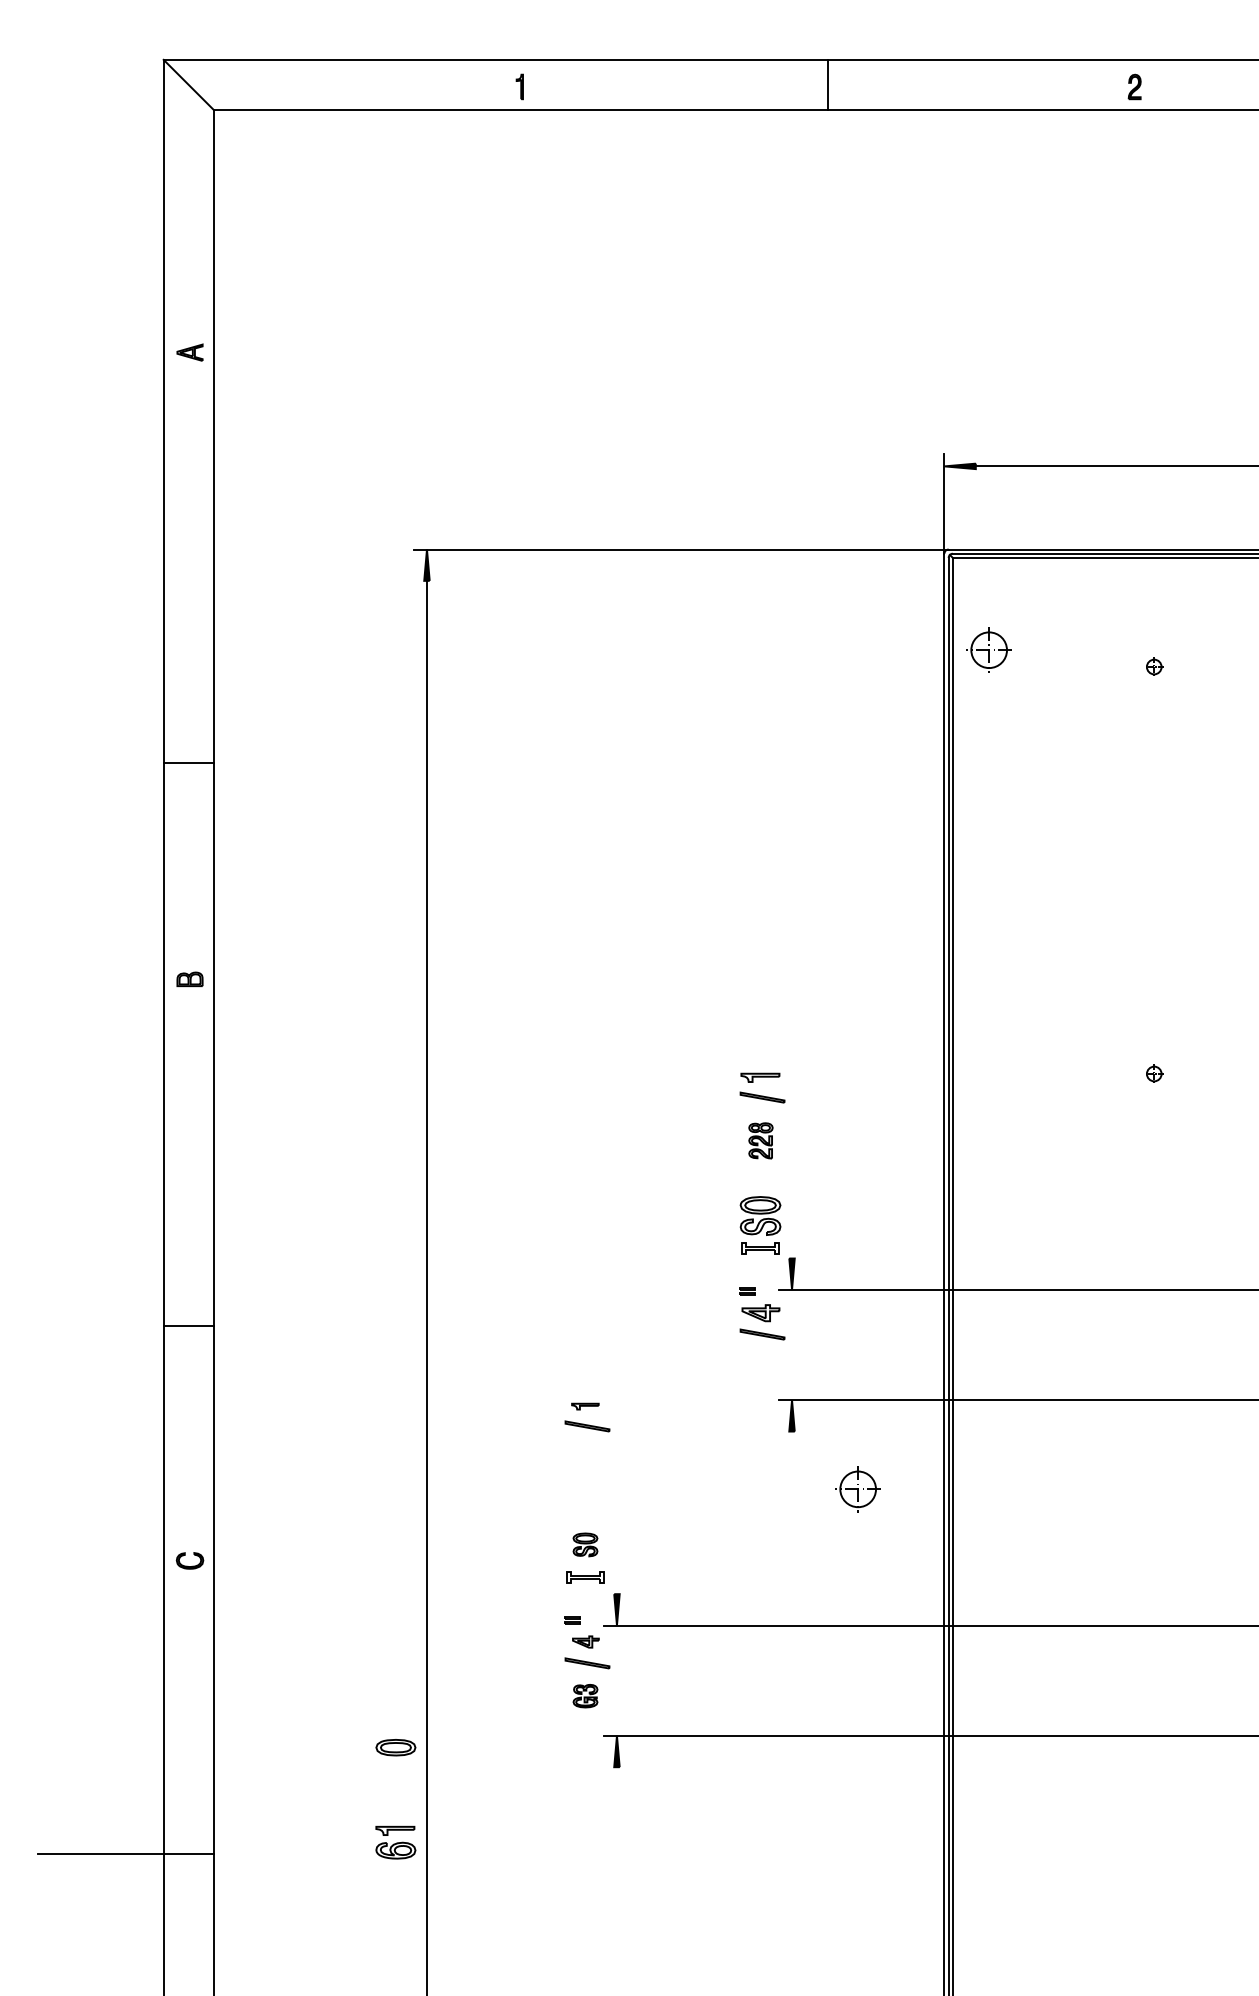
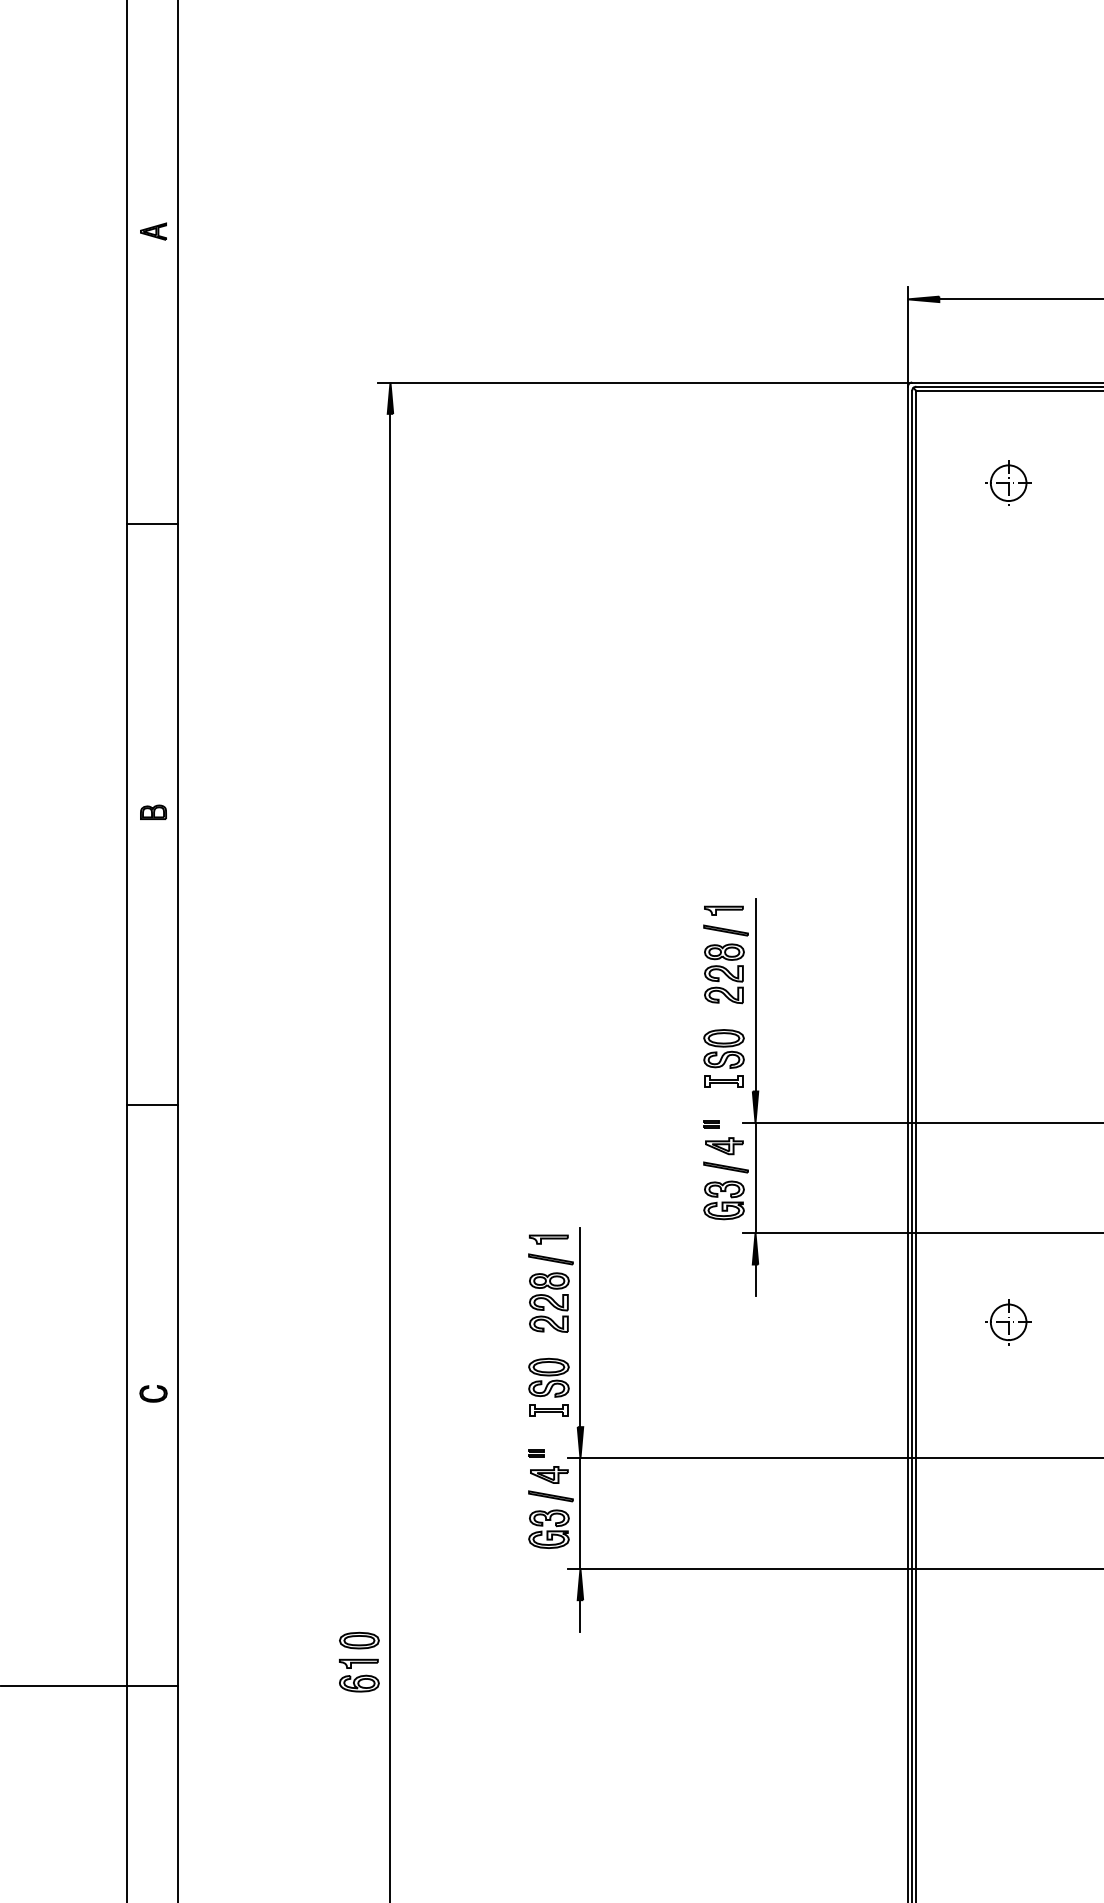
part: (189, 352) -> (152, 231), moved
part: (988, 649) -> (1007, 482), moved
line: (188, 763) -> (151, 524), moved
part: (760, 1140) -> (723, 973), size x1.67
line: (792, 1162) -> (755, 995), added
line: (188, 1326) -> (151, 1105), moved
line: (792, 1344) -> (755, 1177), added
part: (760, 1367) -> (723, 1200), added
part: (585, 1406) -> (548, 1239), size x1.43
line: (792, 1447) -> (755, 1280), added
part: (585, 1469) -> (548, 1302), added
part: (857, 1489) -> (1007, 1322), moved
line: (616, 1494) -> (579, 1327), added
part: (585, 1544) -> (548, 1377), size x1.67
part: (585, 1641) -> (548, 1474), size x1.43
line: (616, 1680) -> (579, 1513), added
part: (585, 1695) -> (548, 1528), size x1.67
part: (395, 1747) -> (358, 1640), moved
line: (616, 1782) -> (579, 1615), added

